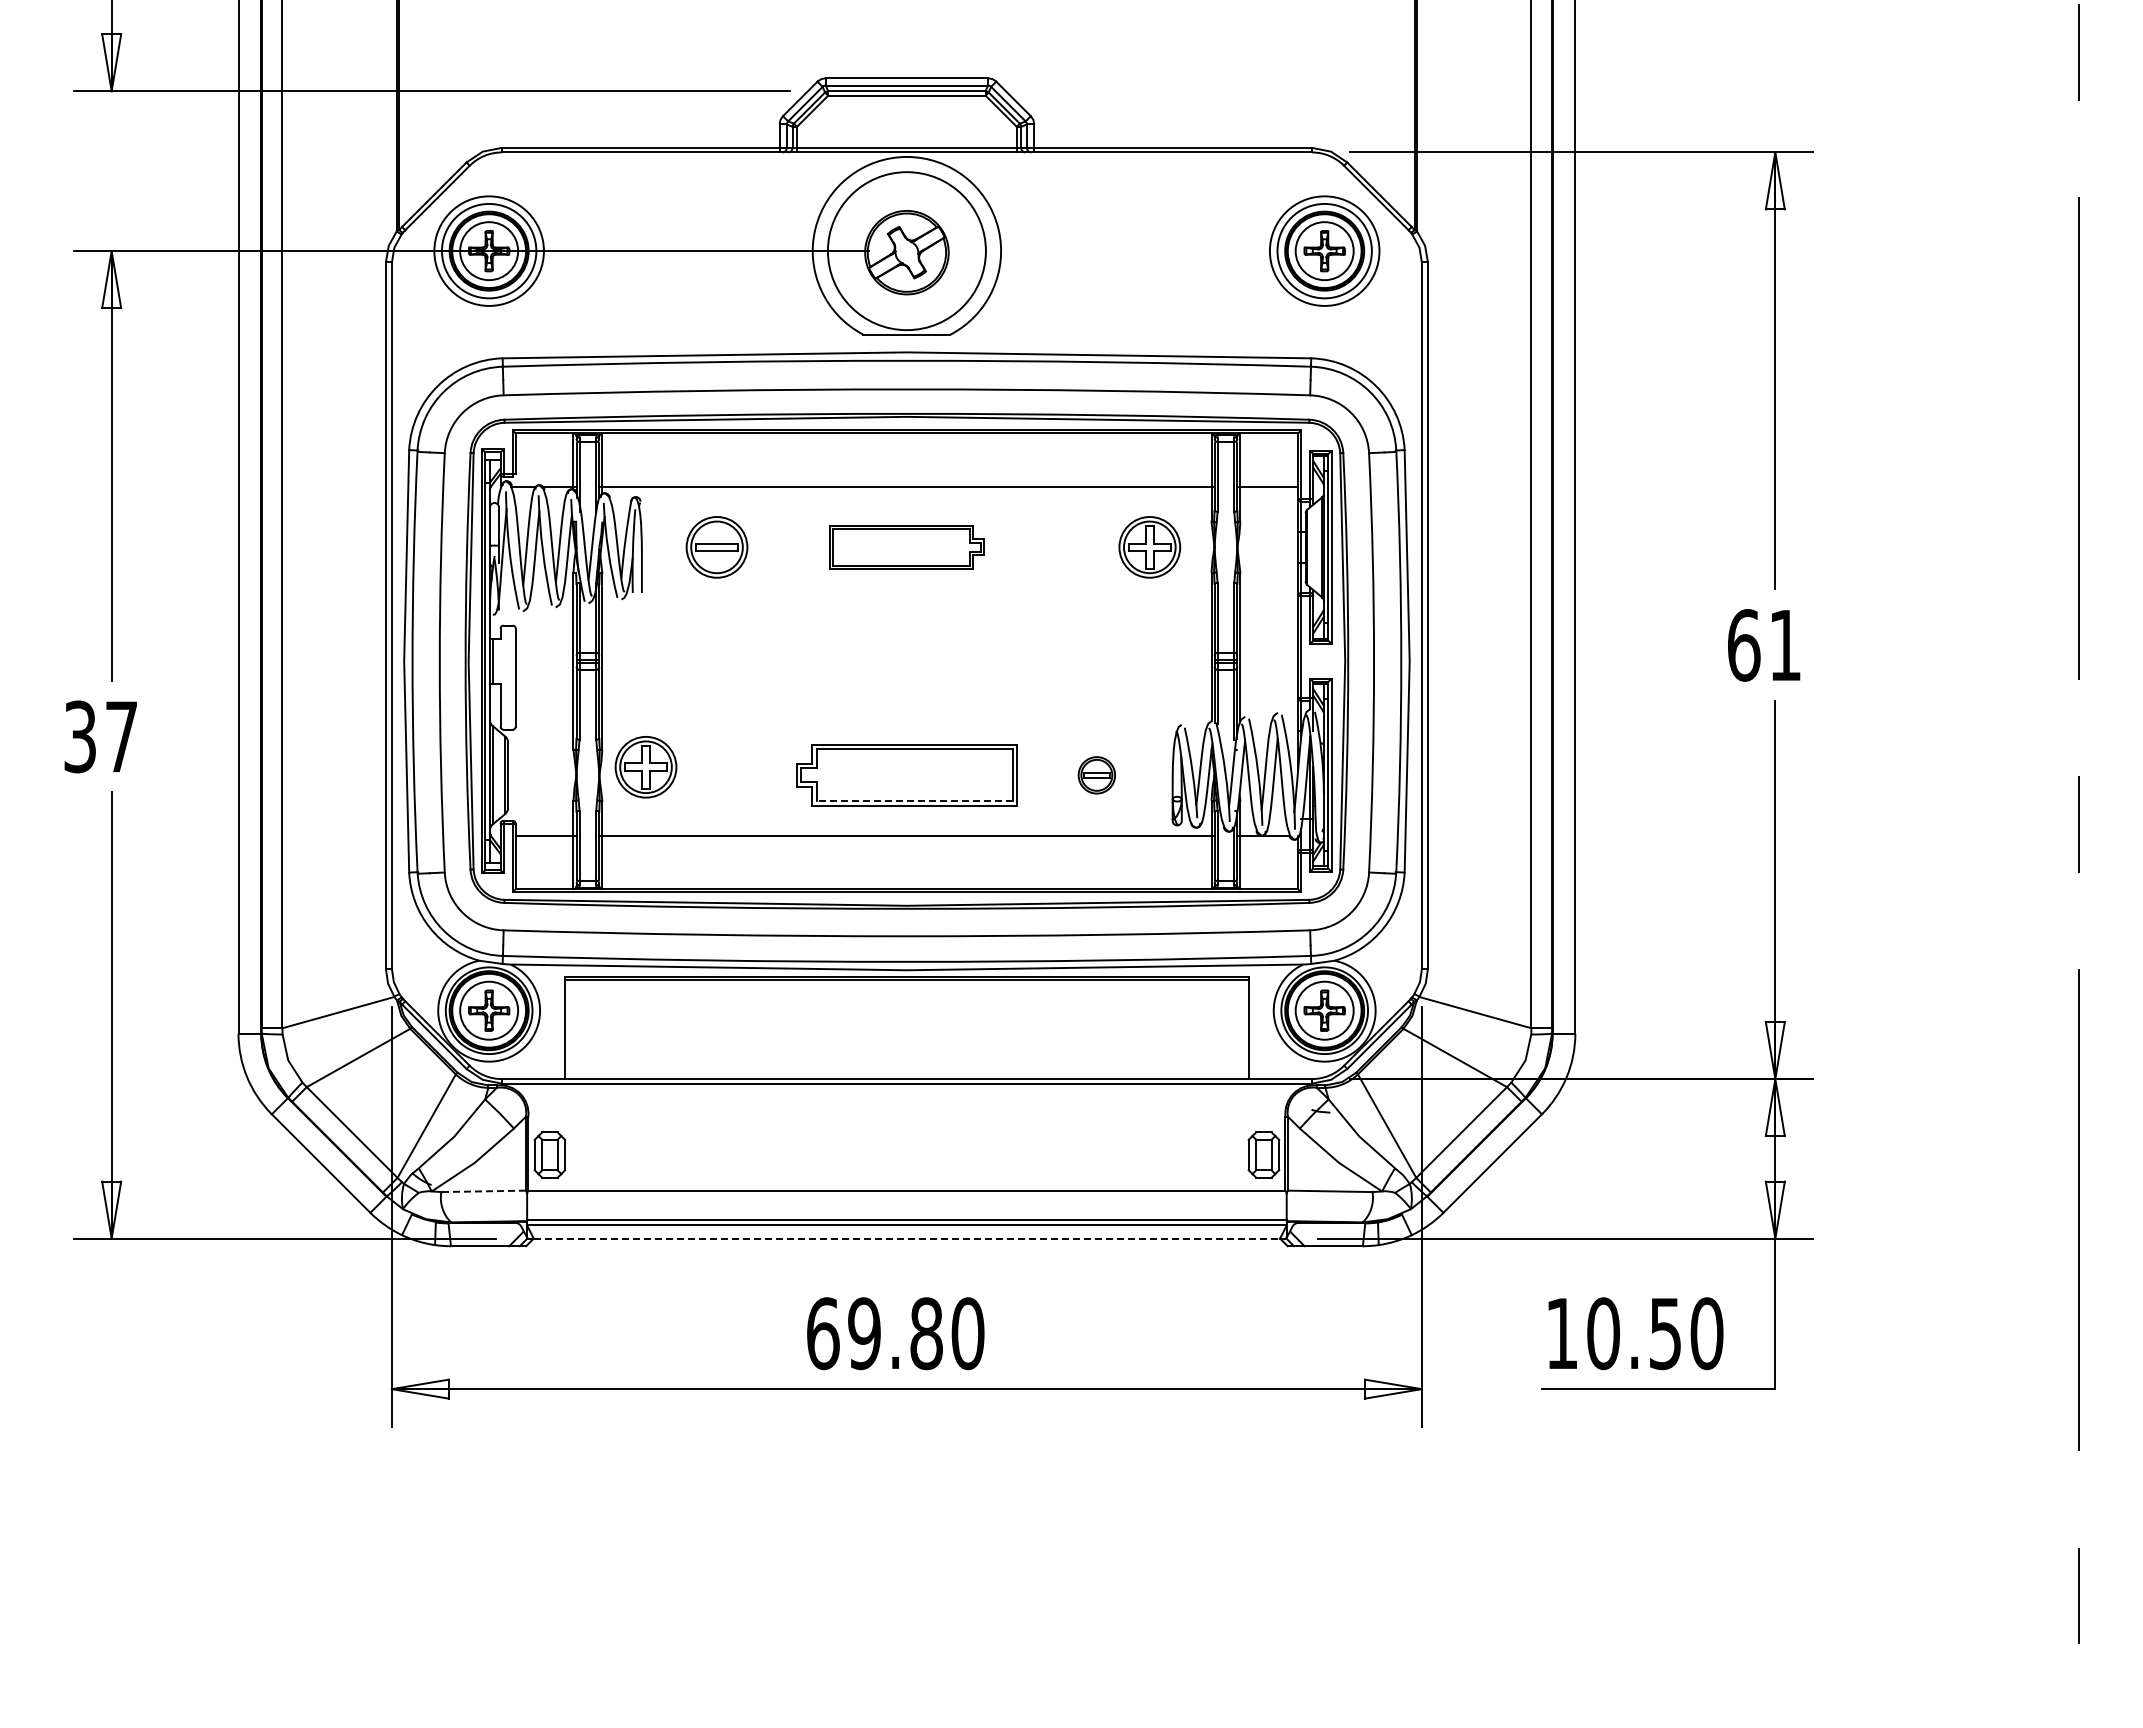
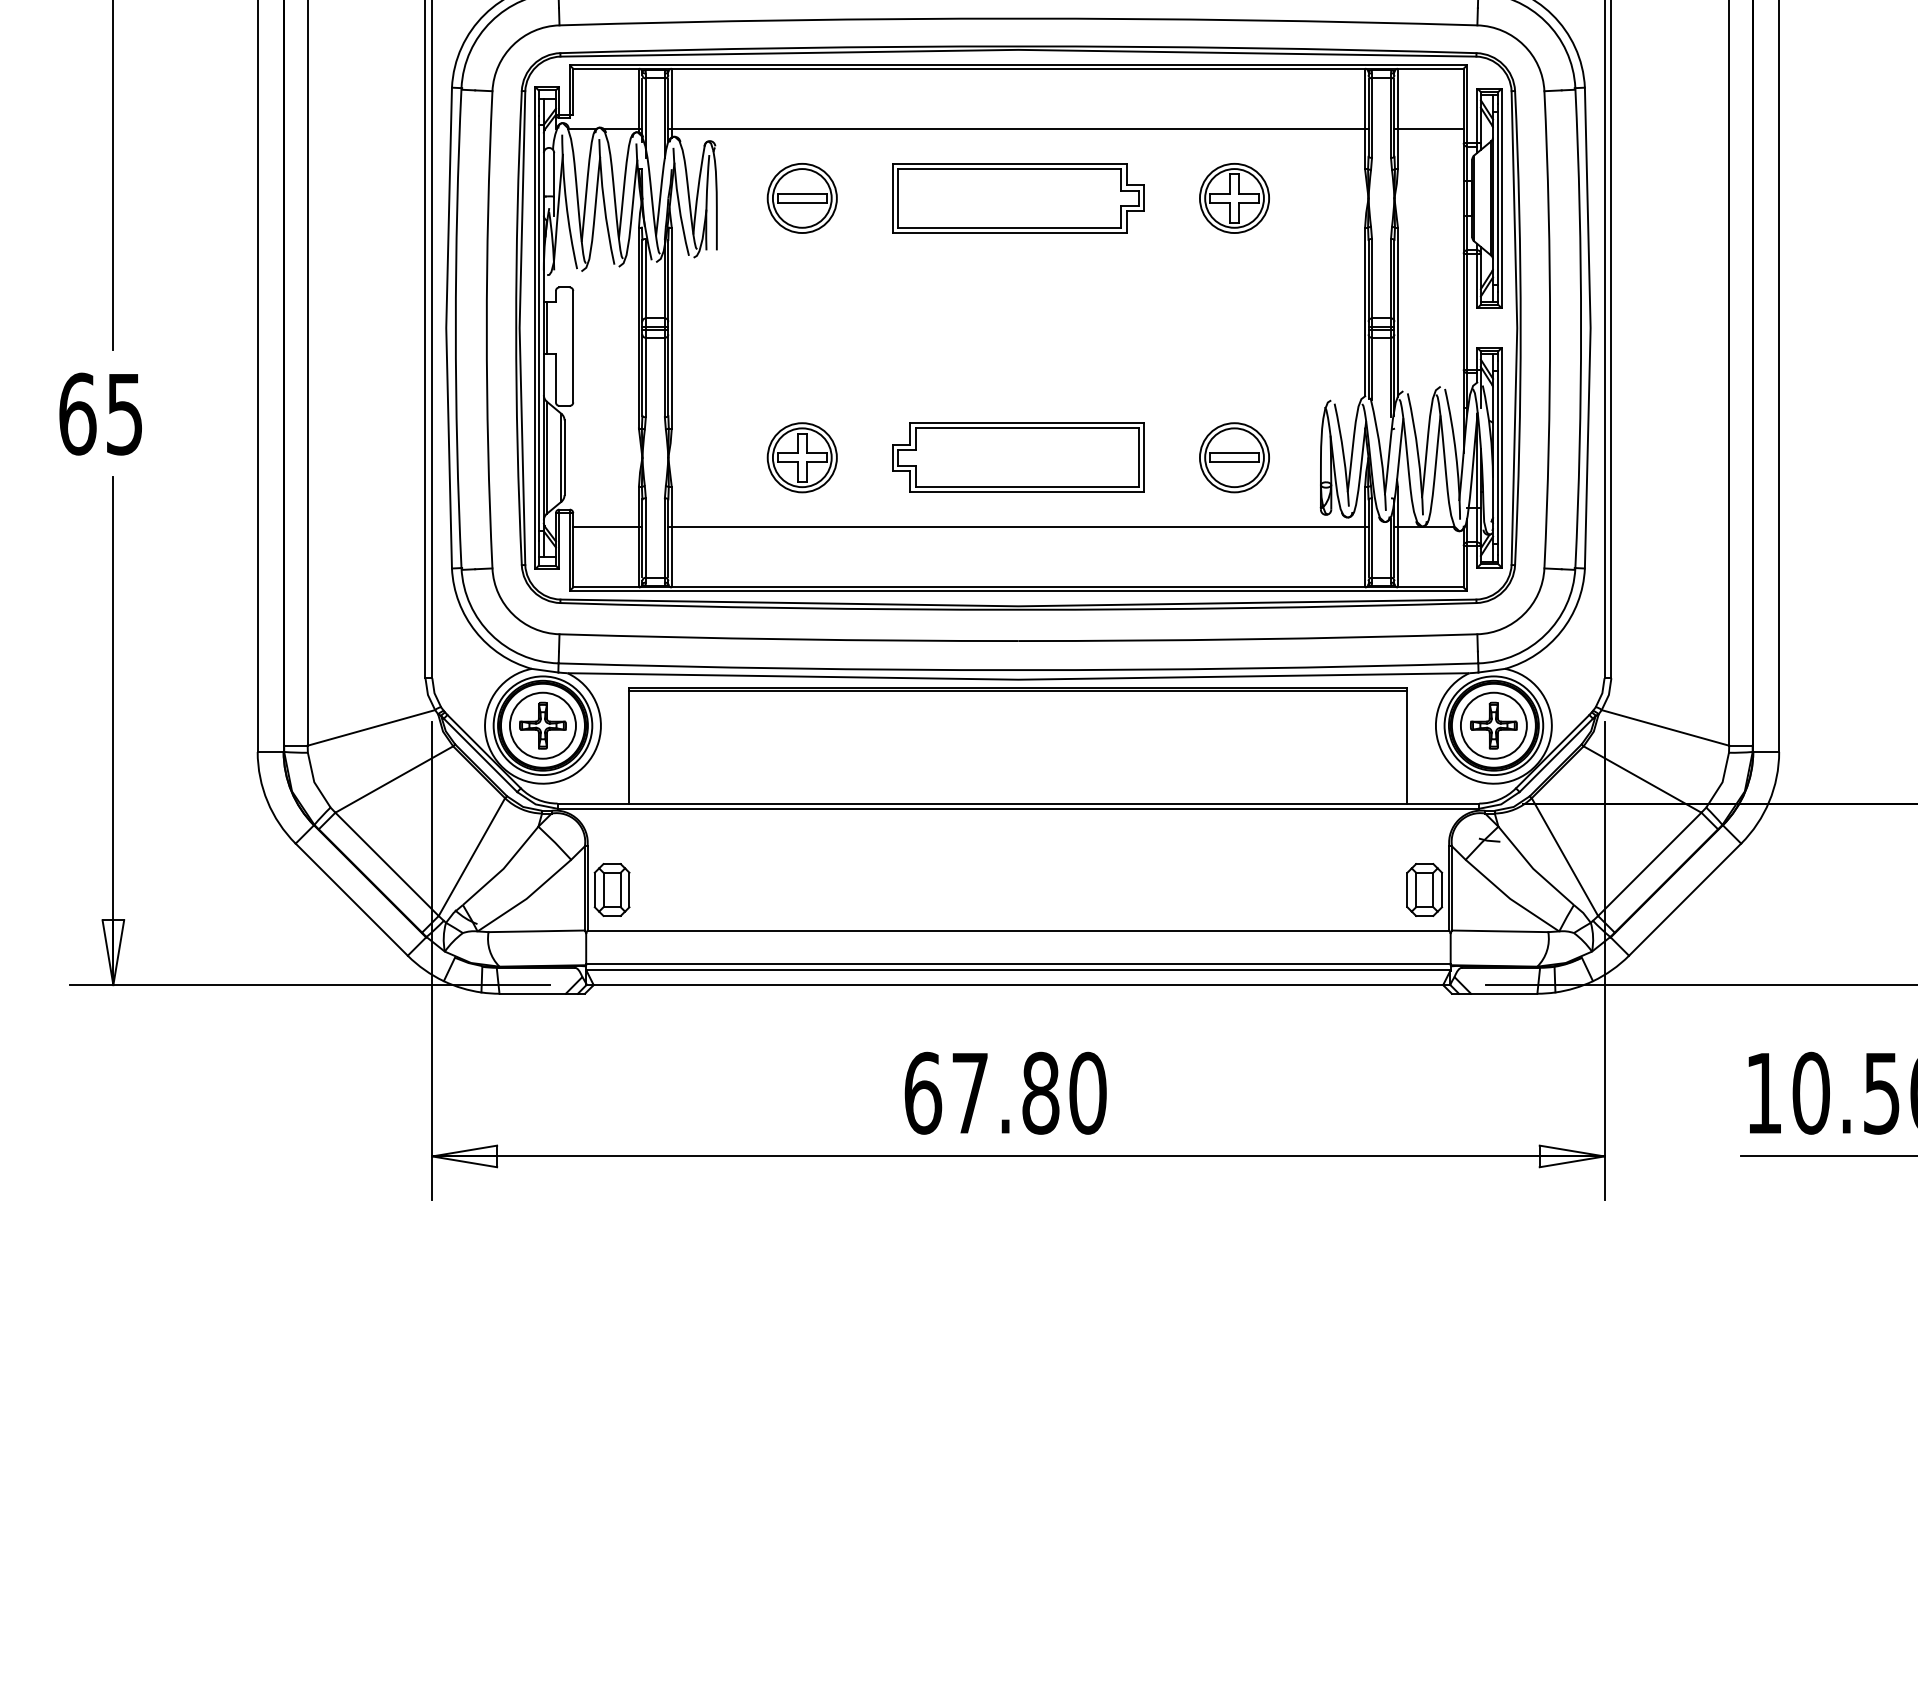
part: (906, 547) -> (1017, 198), size x1.43
part: (1149, 547) -> (1234, 198), moved
text: (100, 736) -> (100, 413), 37 -> 65
part: (645, 767) -> (801, 458), moved
part: (1096, 775) -> (1234, 458), size x1.67
line: (914, 801) -> (1027, 487), dashed -> solid
line: (483, 1191) -> (536, 931), dashed -> solid
line: (907, 1238) -> (1019, 984), dashed -> solid
text: (864, 1333) -> (970, 1093), 69.80 -> 67.80

